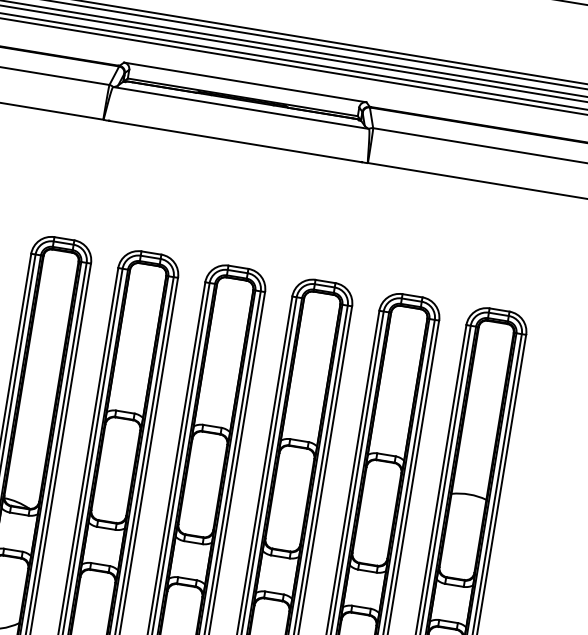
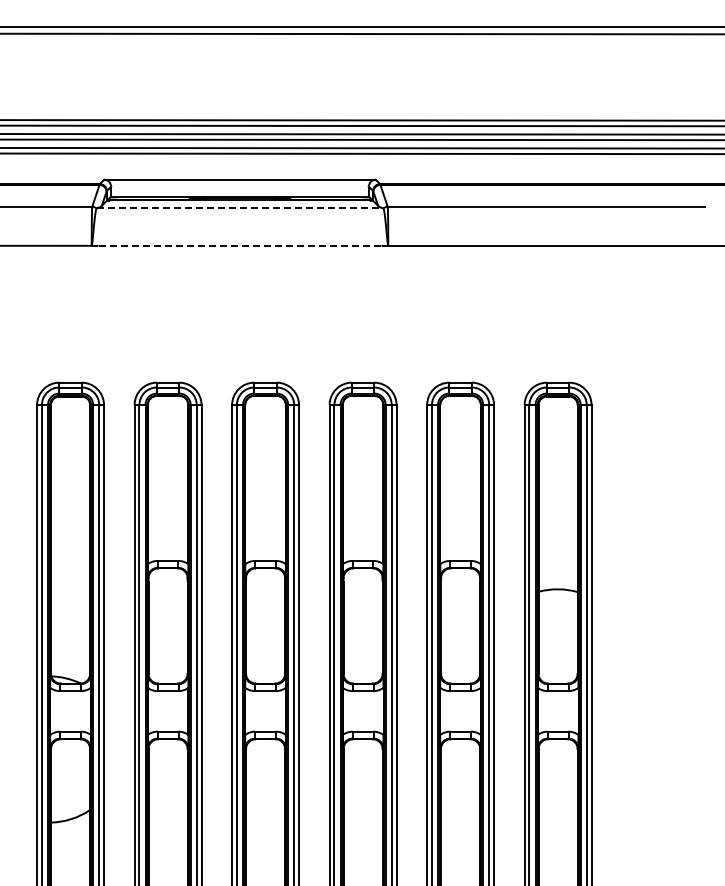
line: (241, 108) -> (240, 208), solid -> dashed
line: (235, 141) -> (239, 246), solid -> dashed

